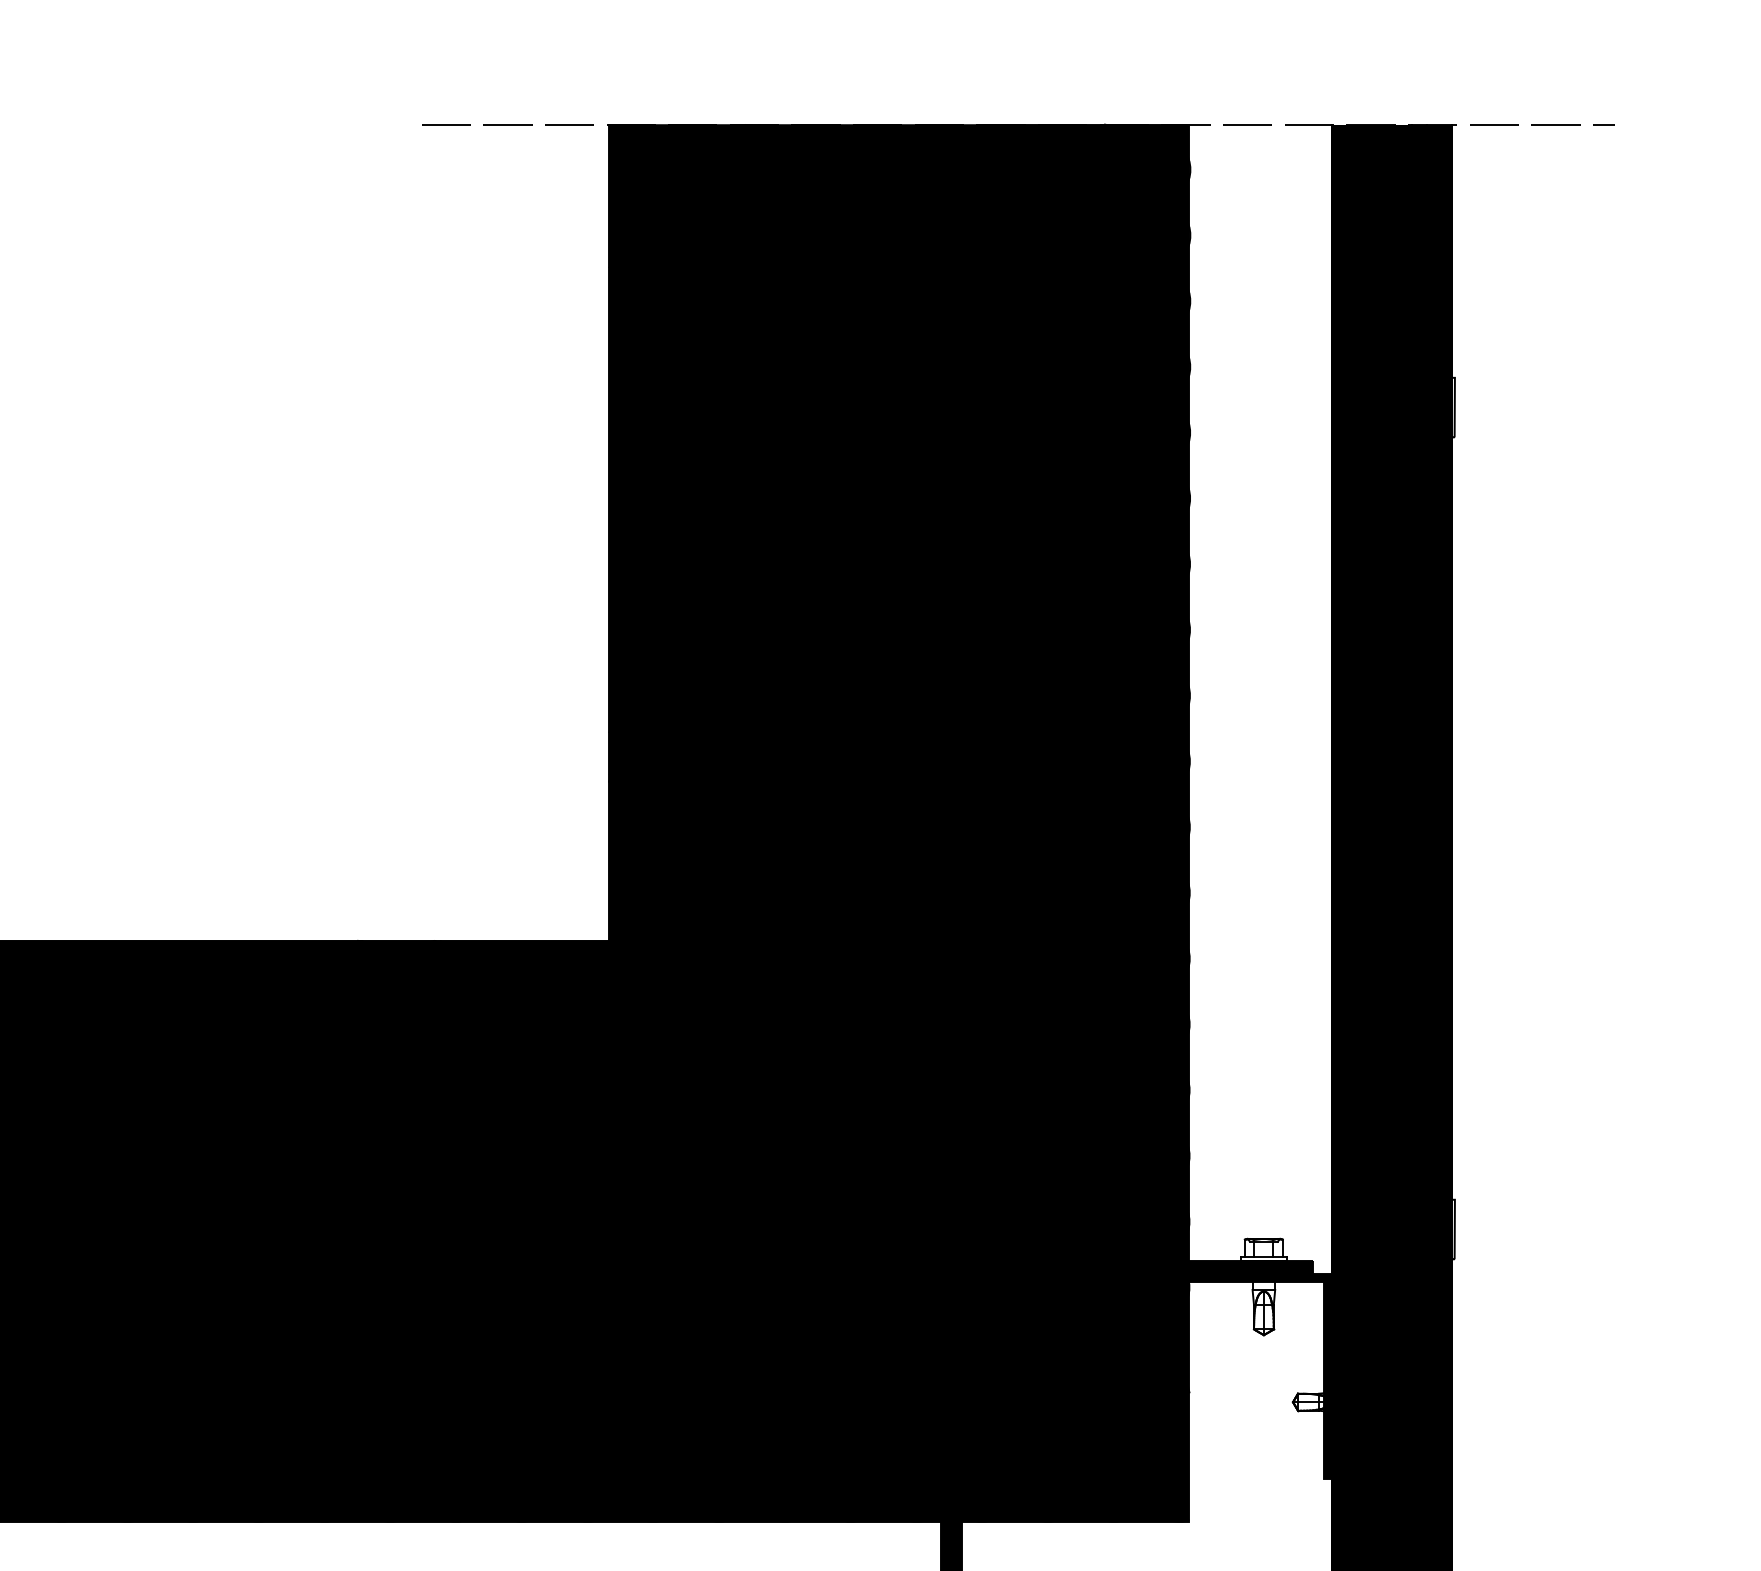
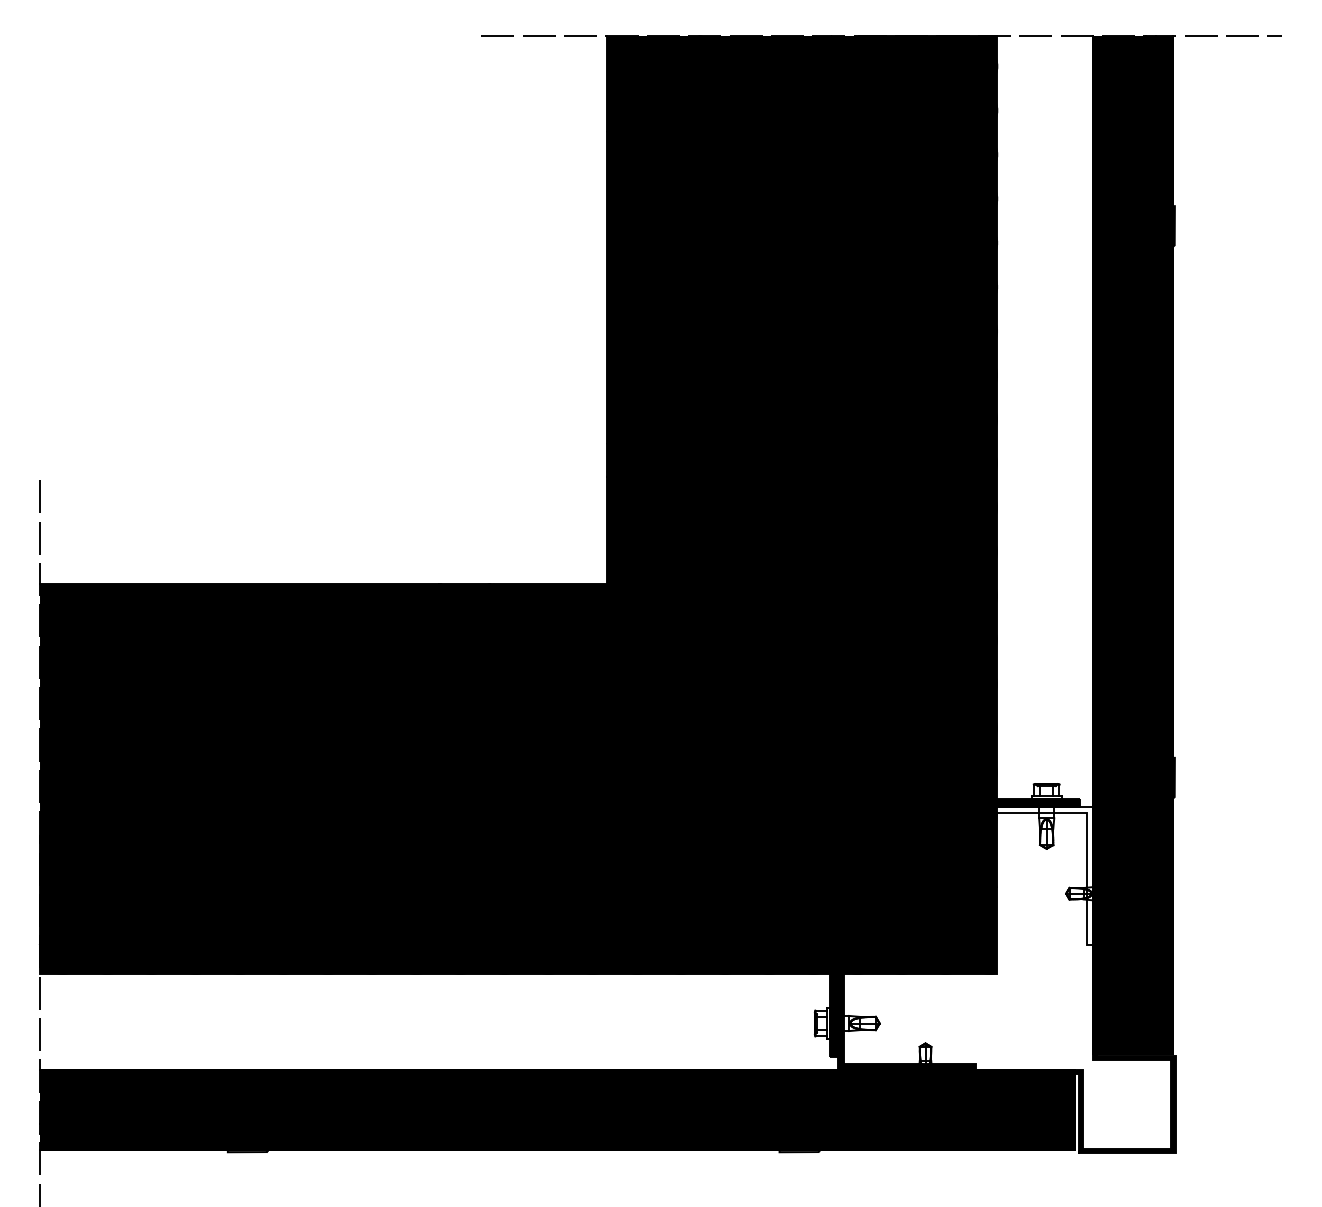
fill: (1208, 1376) -> (1009, 876), removed

